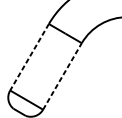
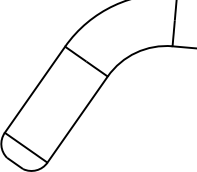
line: (29, 57) -> (34, 89), dashed -> solid
line: (62, 76) -> (77, 119), dashed -> solid

